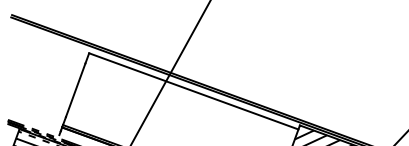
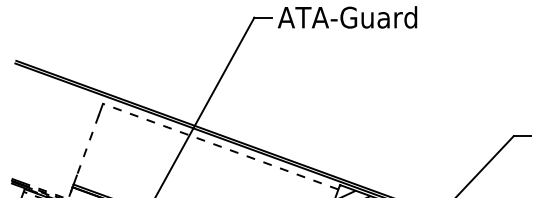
line: (75, 90) -> (87, 145), solid -> dashed
line: (193, 91) -> (220, 146), solid -> dashed

